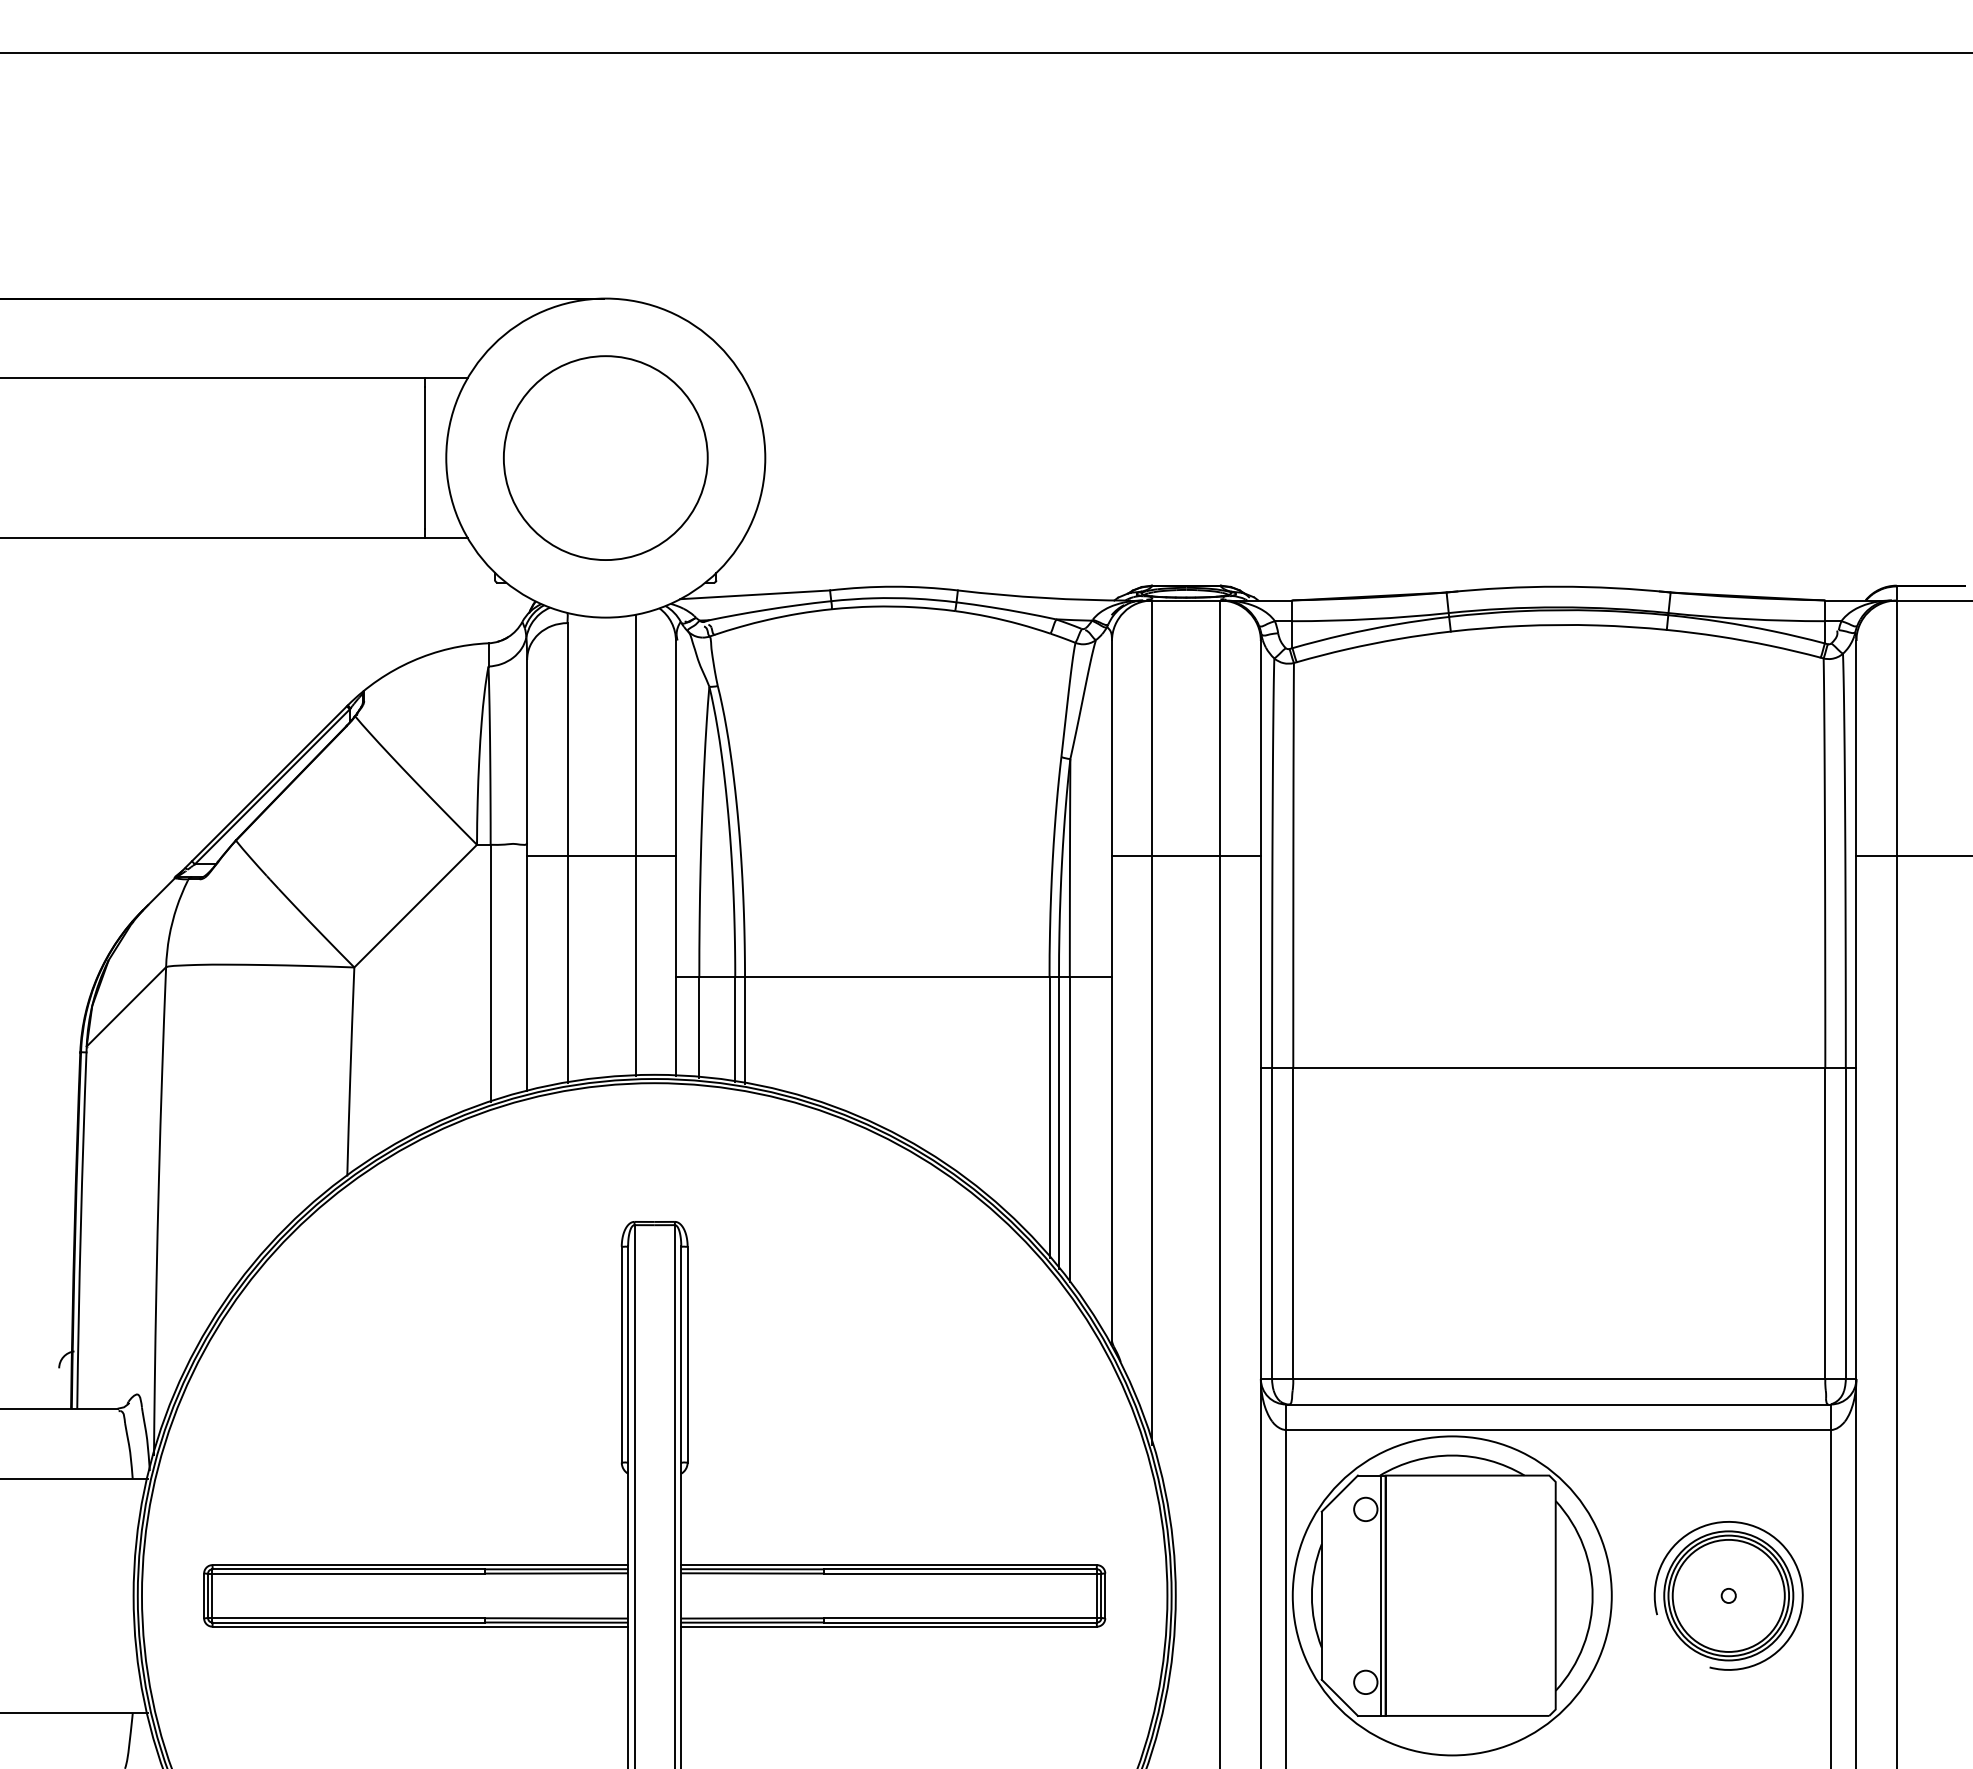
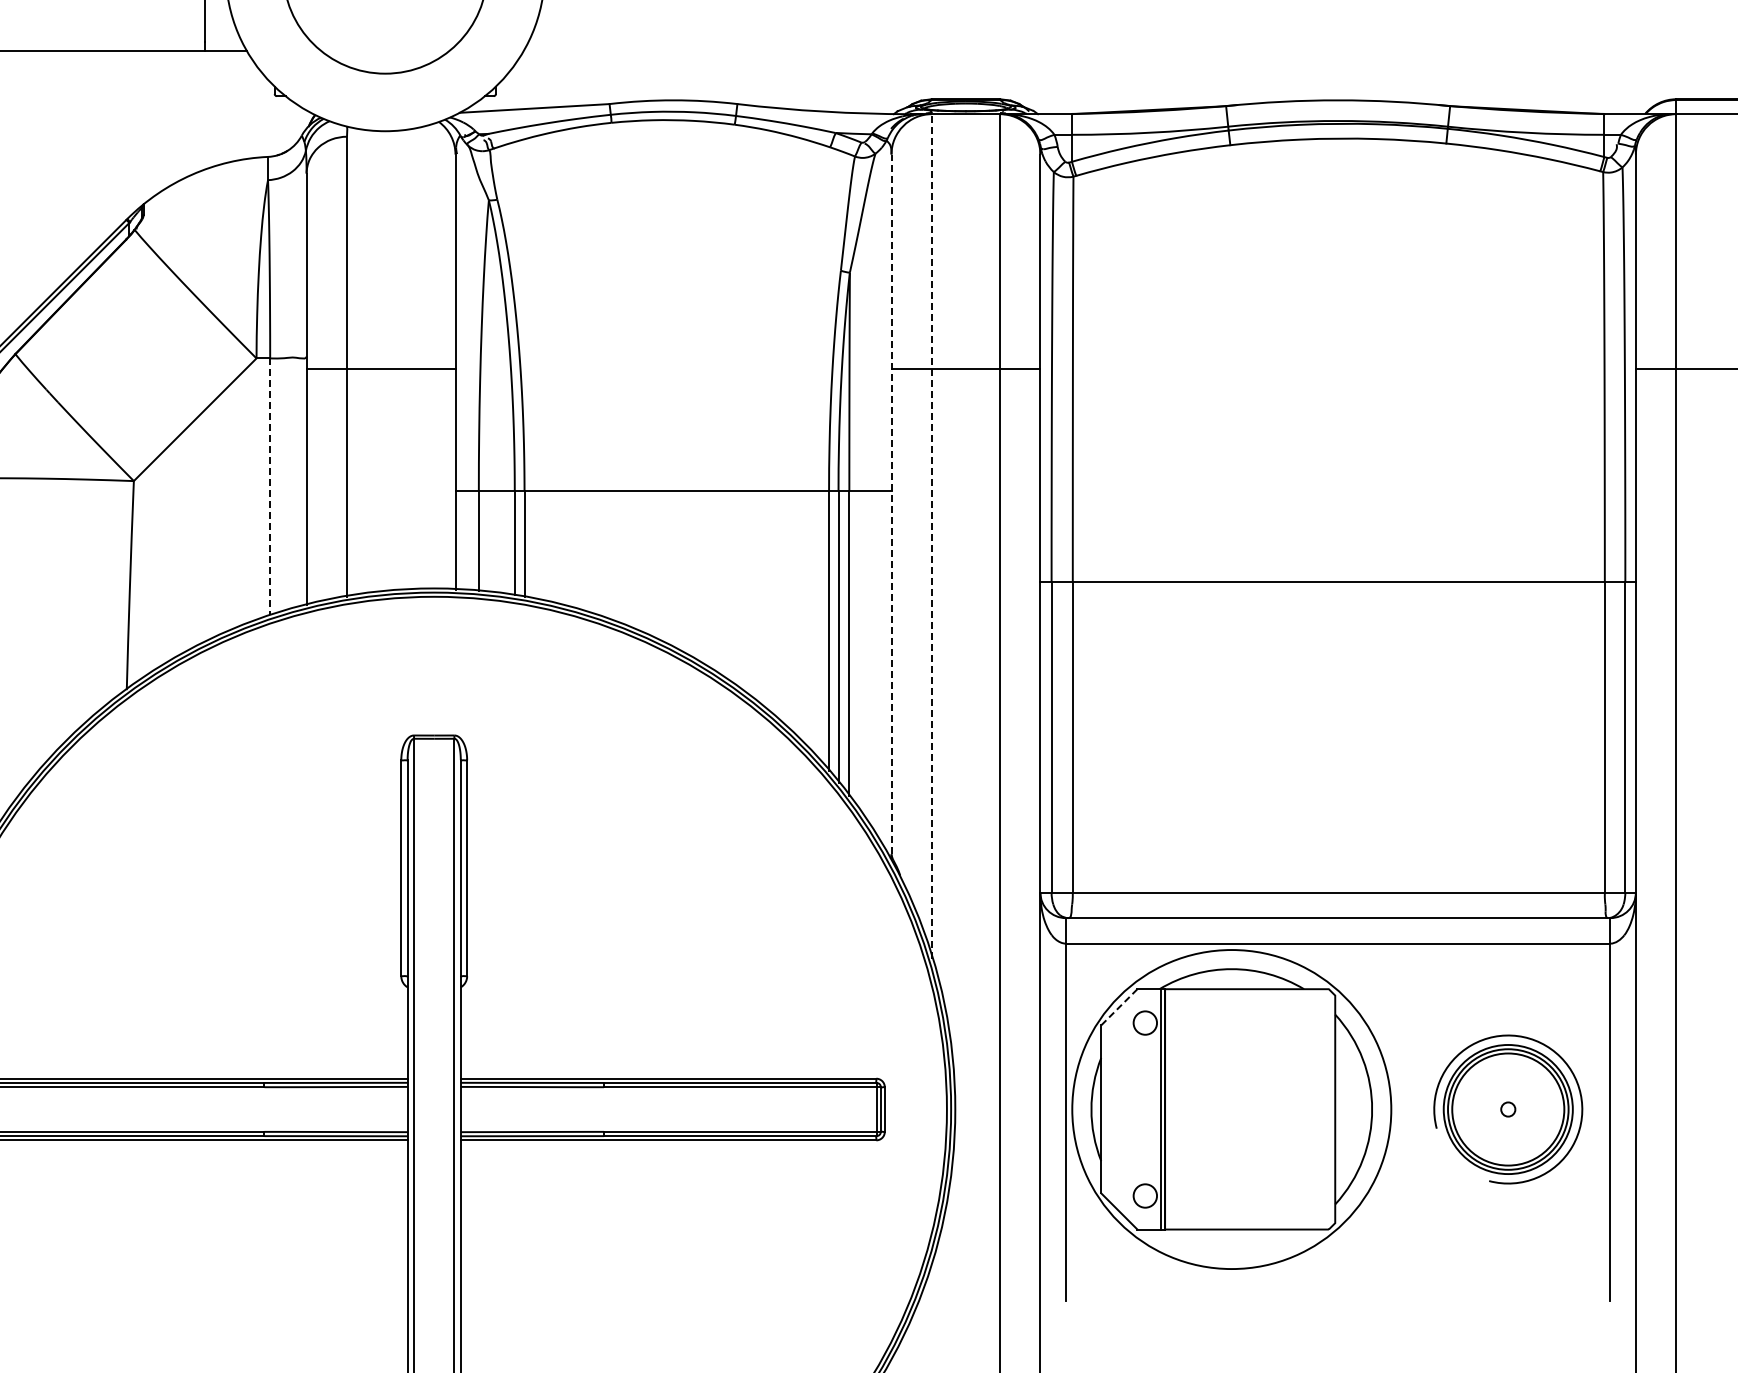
line: (635, 845) -> (415, 359), removed
line: (490, 973) -> (270, 487), solid -> dashed
line: (1111, 990) -> (891, 504), solid -> dashed
line: (1152, 1022) -> (932, 536), solid -> dashed
line: (1339, 1493) -> (1119, 1007), solid -> dashed

